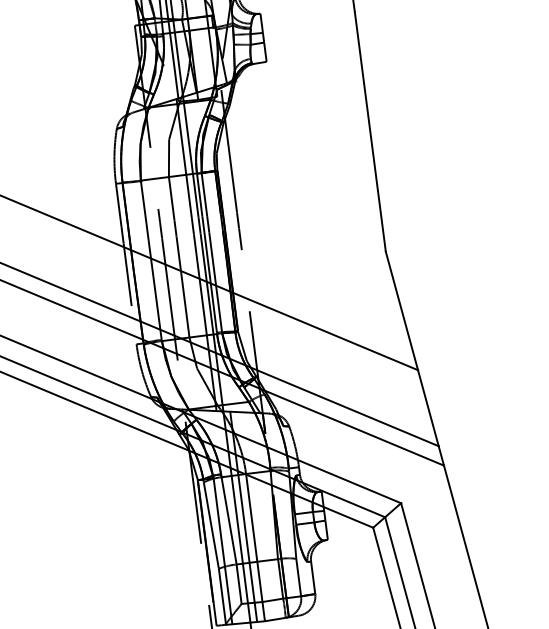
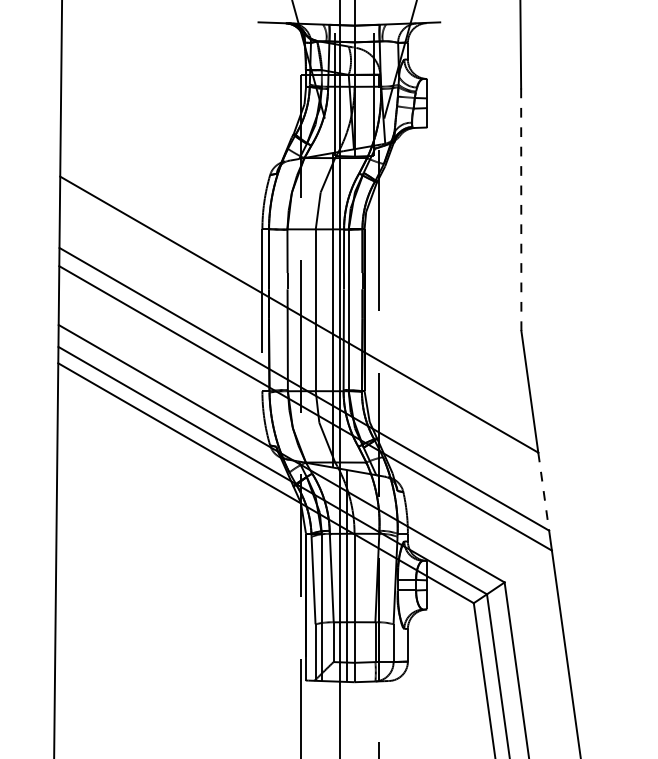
line: (370, 132) -> (521, 210), solid -> dashed
line: (428, 409) -> (543, 492), solid -> dashed

